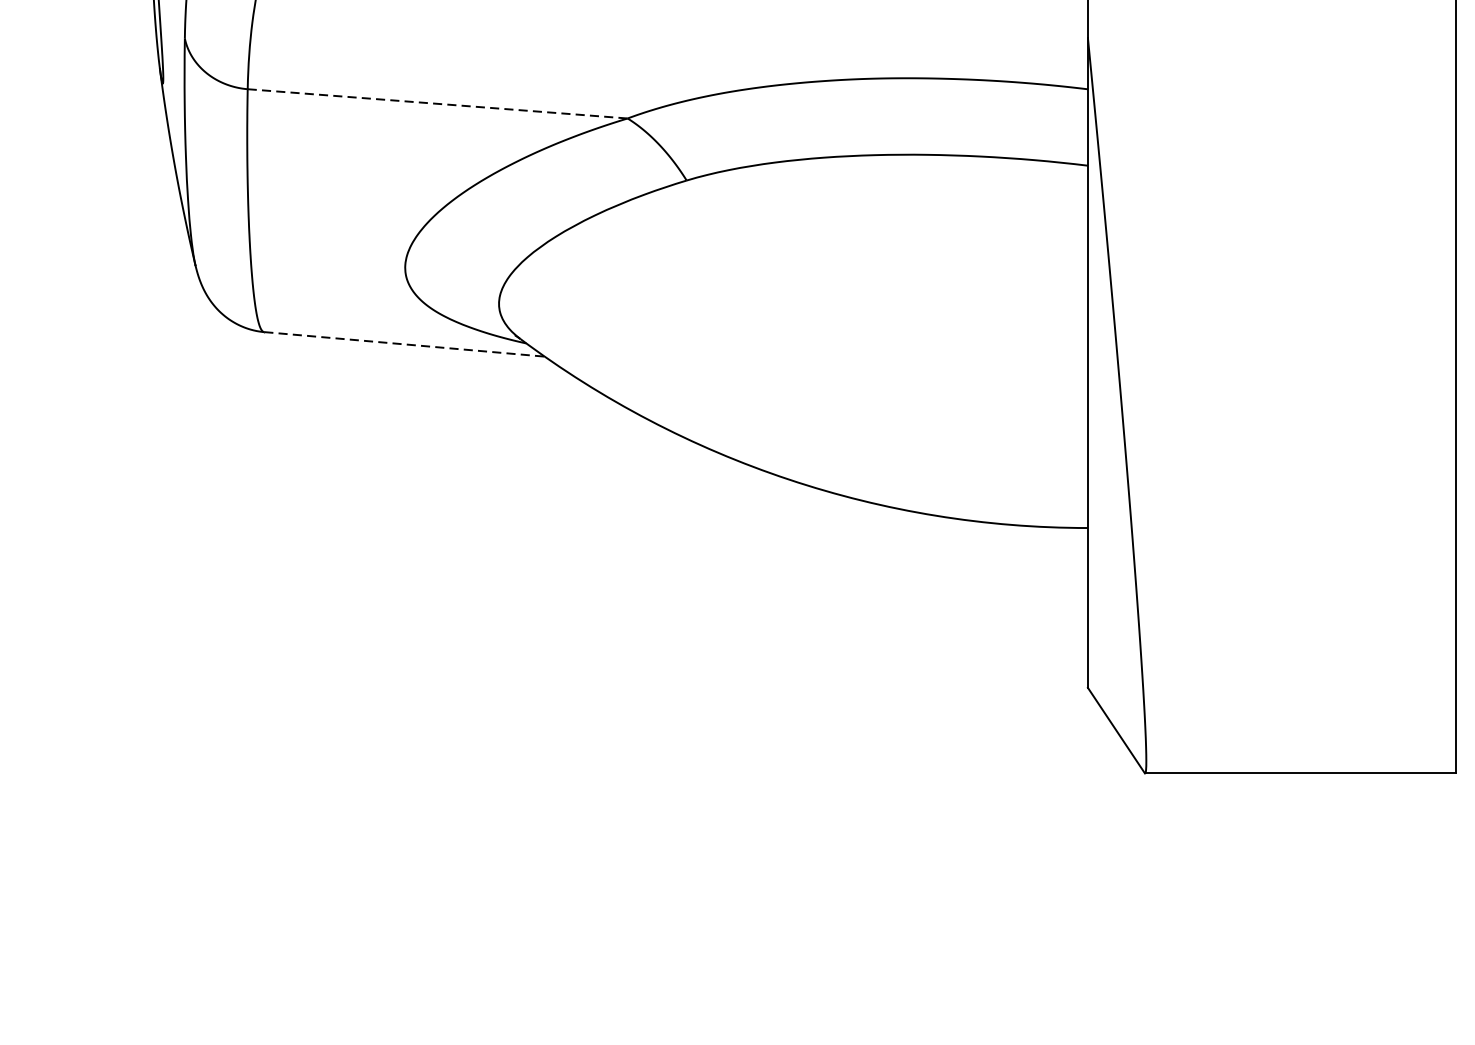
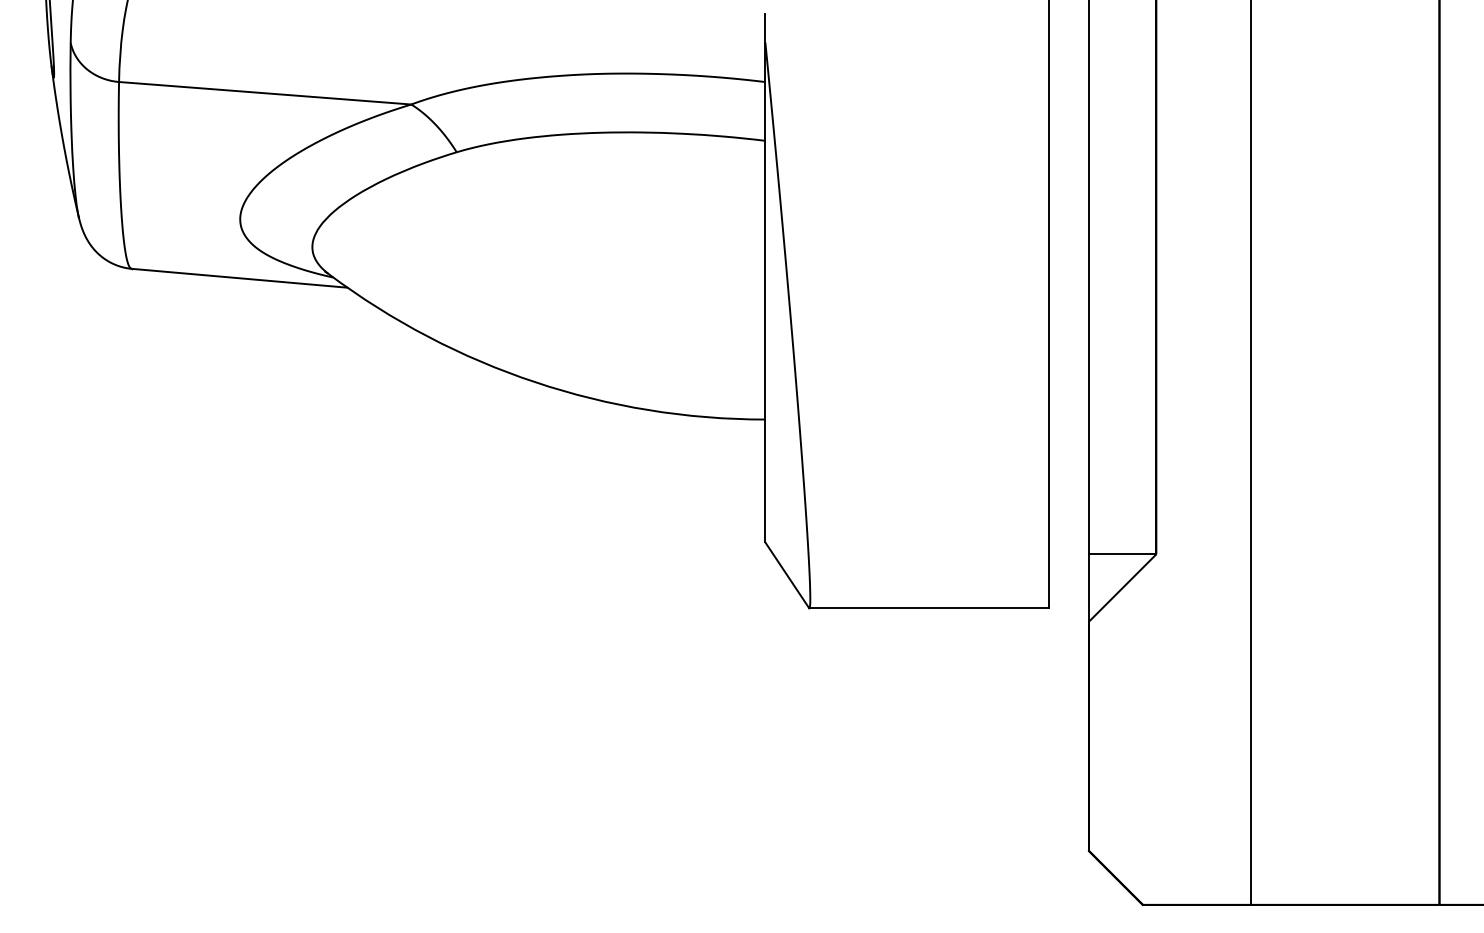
line: (438, 104) -> (265, 93), dashed -> solid
line: (405, 344) -> (240, 278), dashed -> solid

